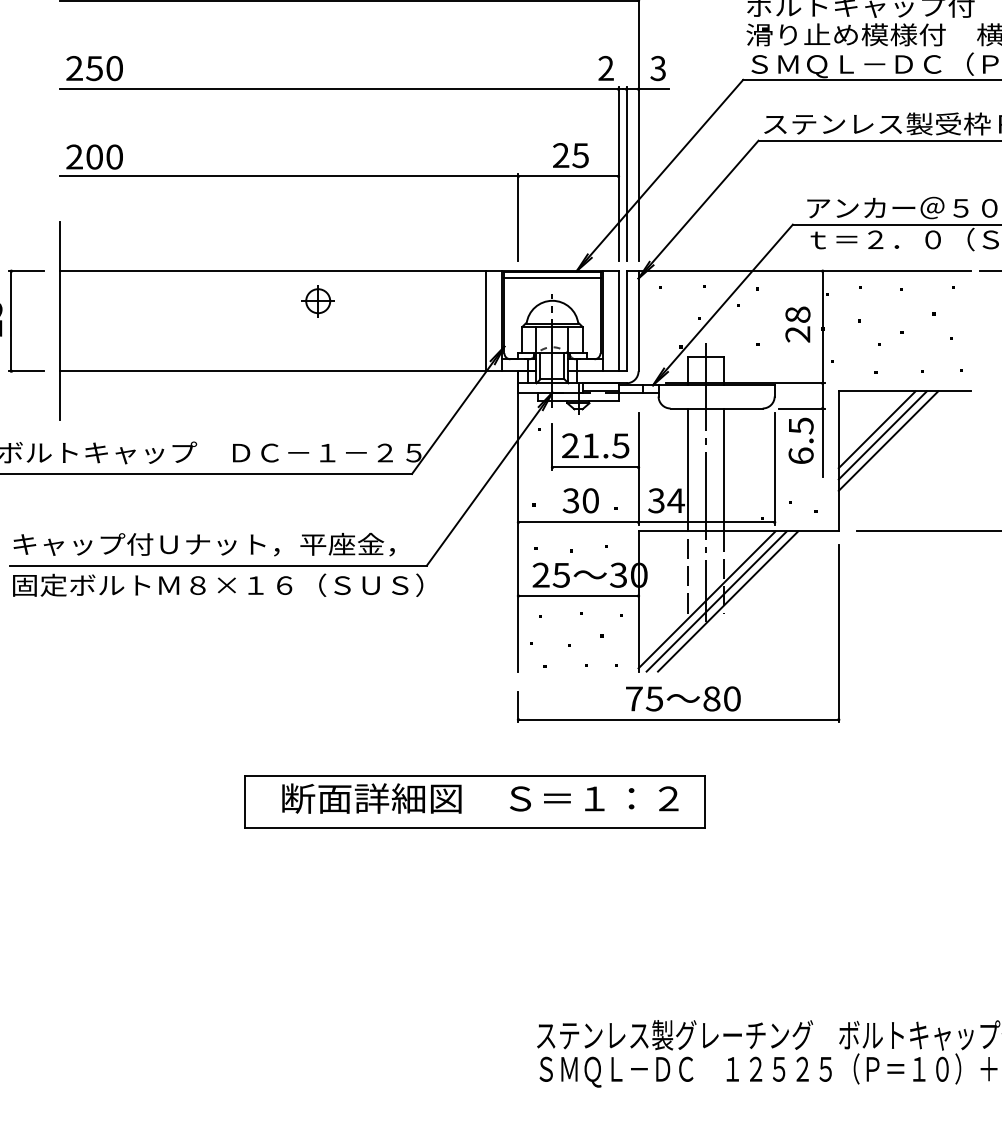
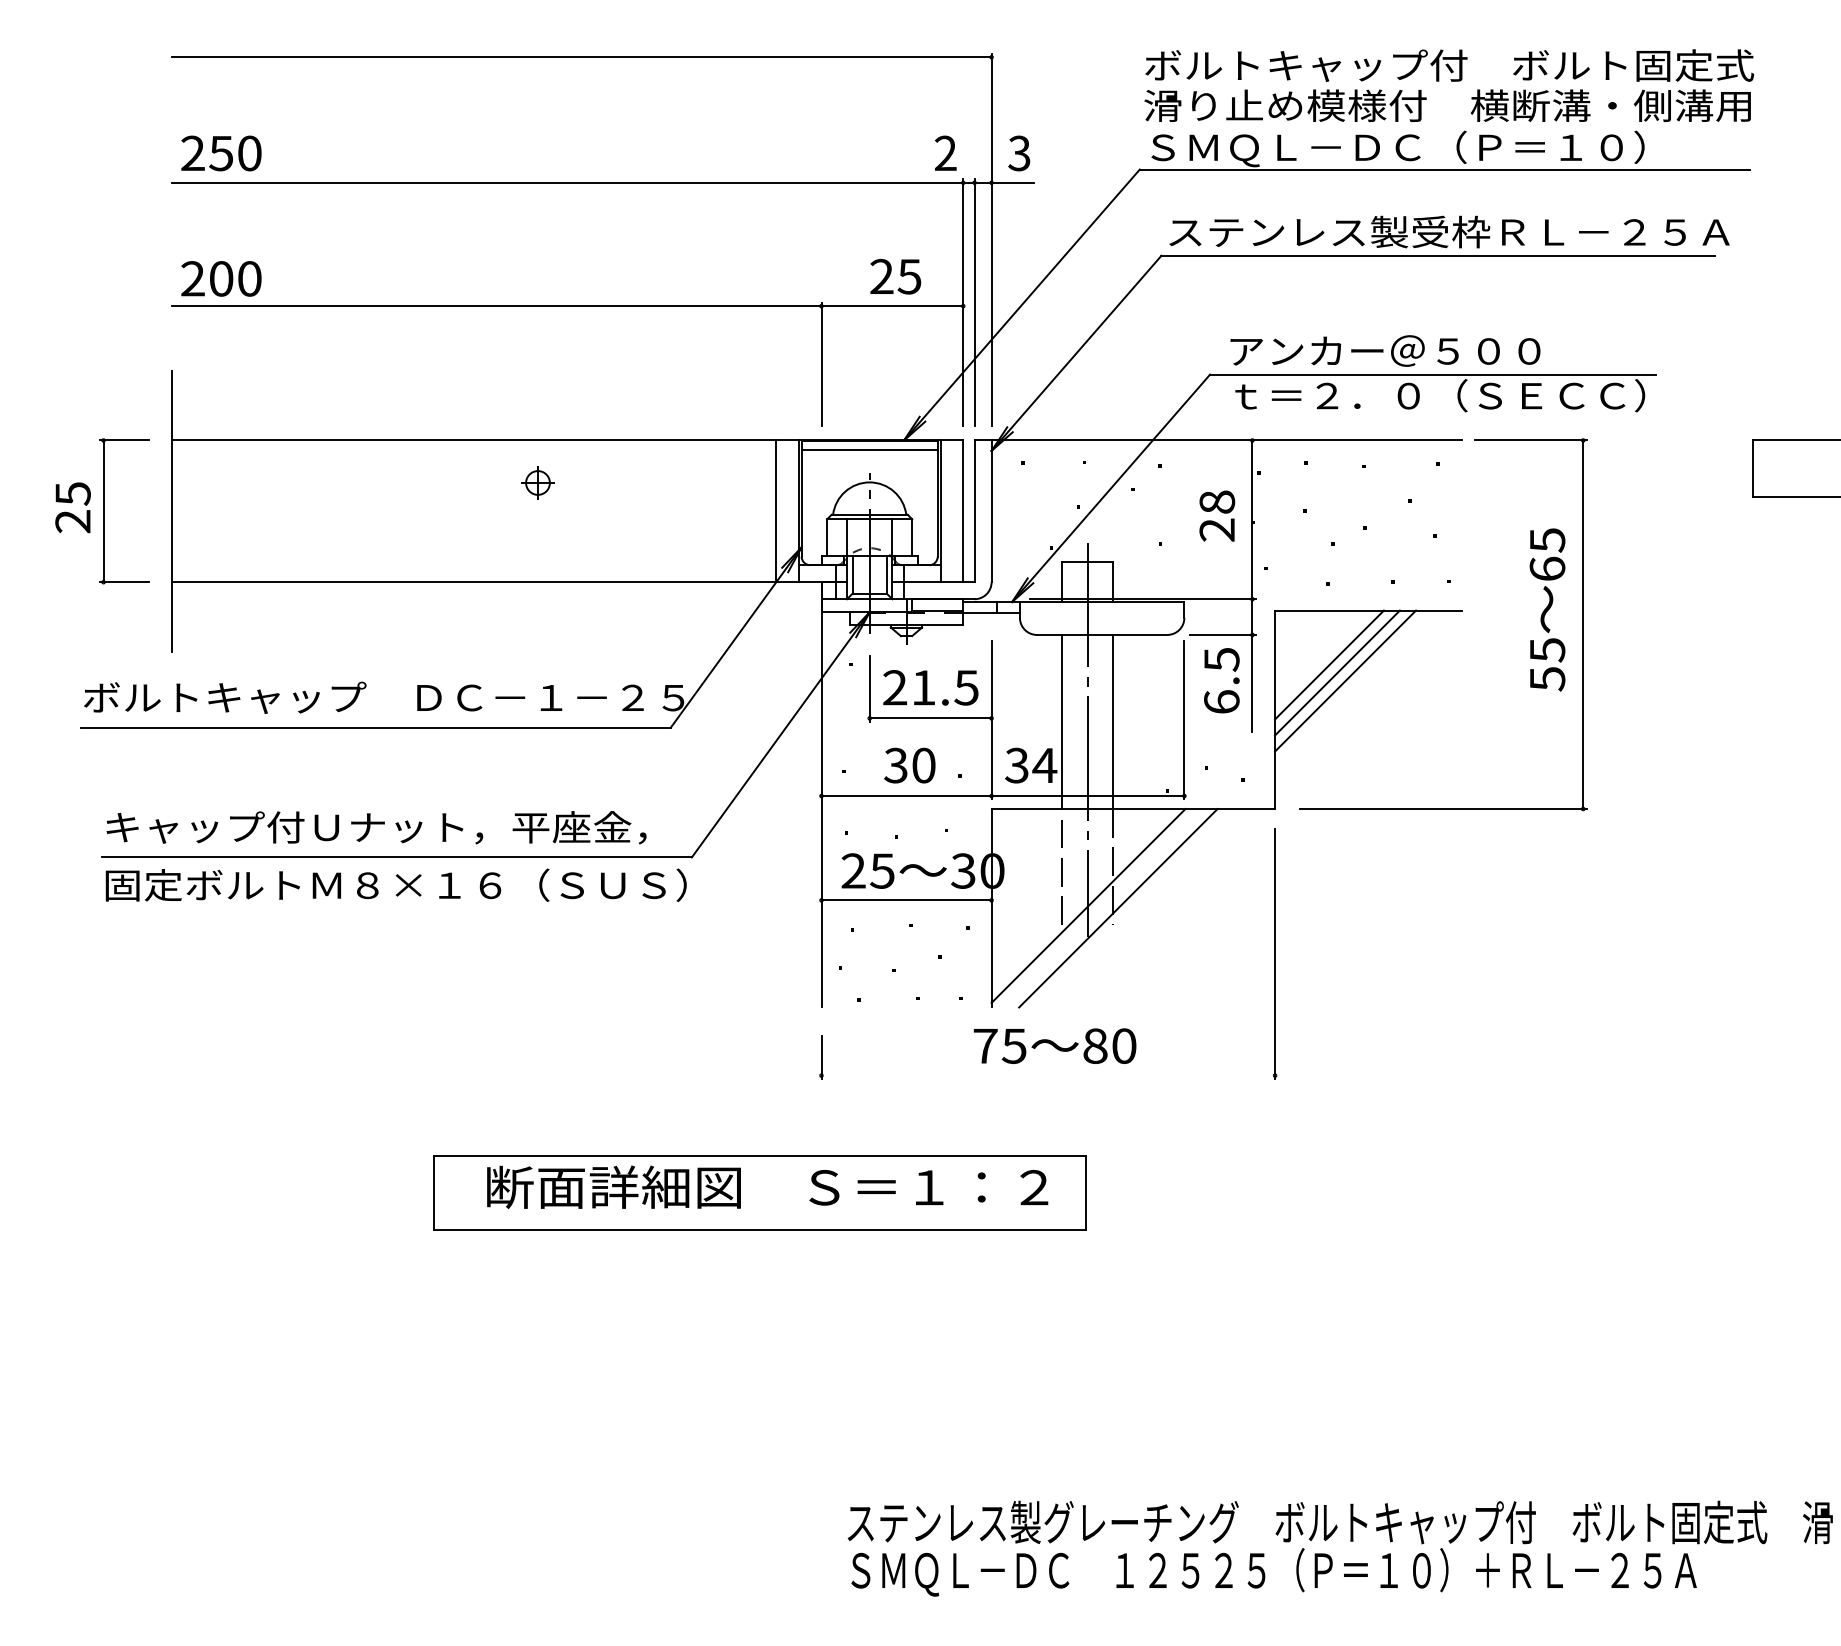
part: (317, 300) -> (537, 482), size x0.7
line: (716, 601) -> (1102, 908), removed
line: (678, 719) -> (1048, 1075), removed

